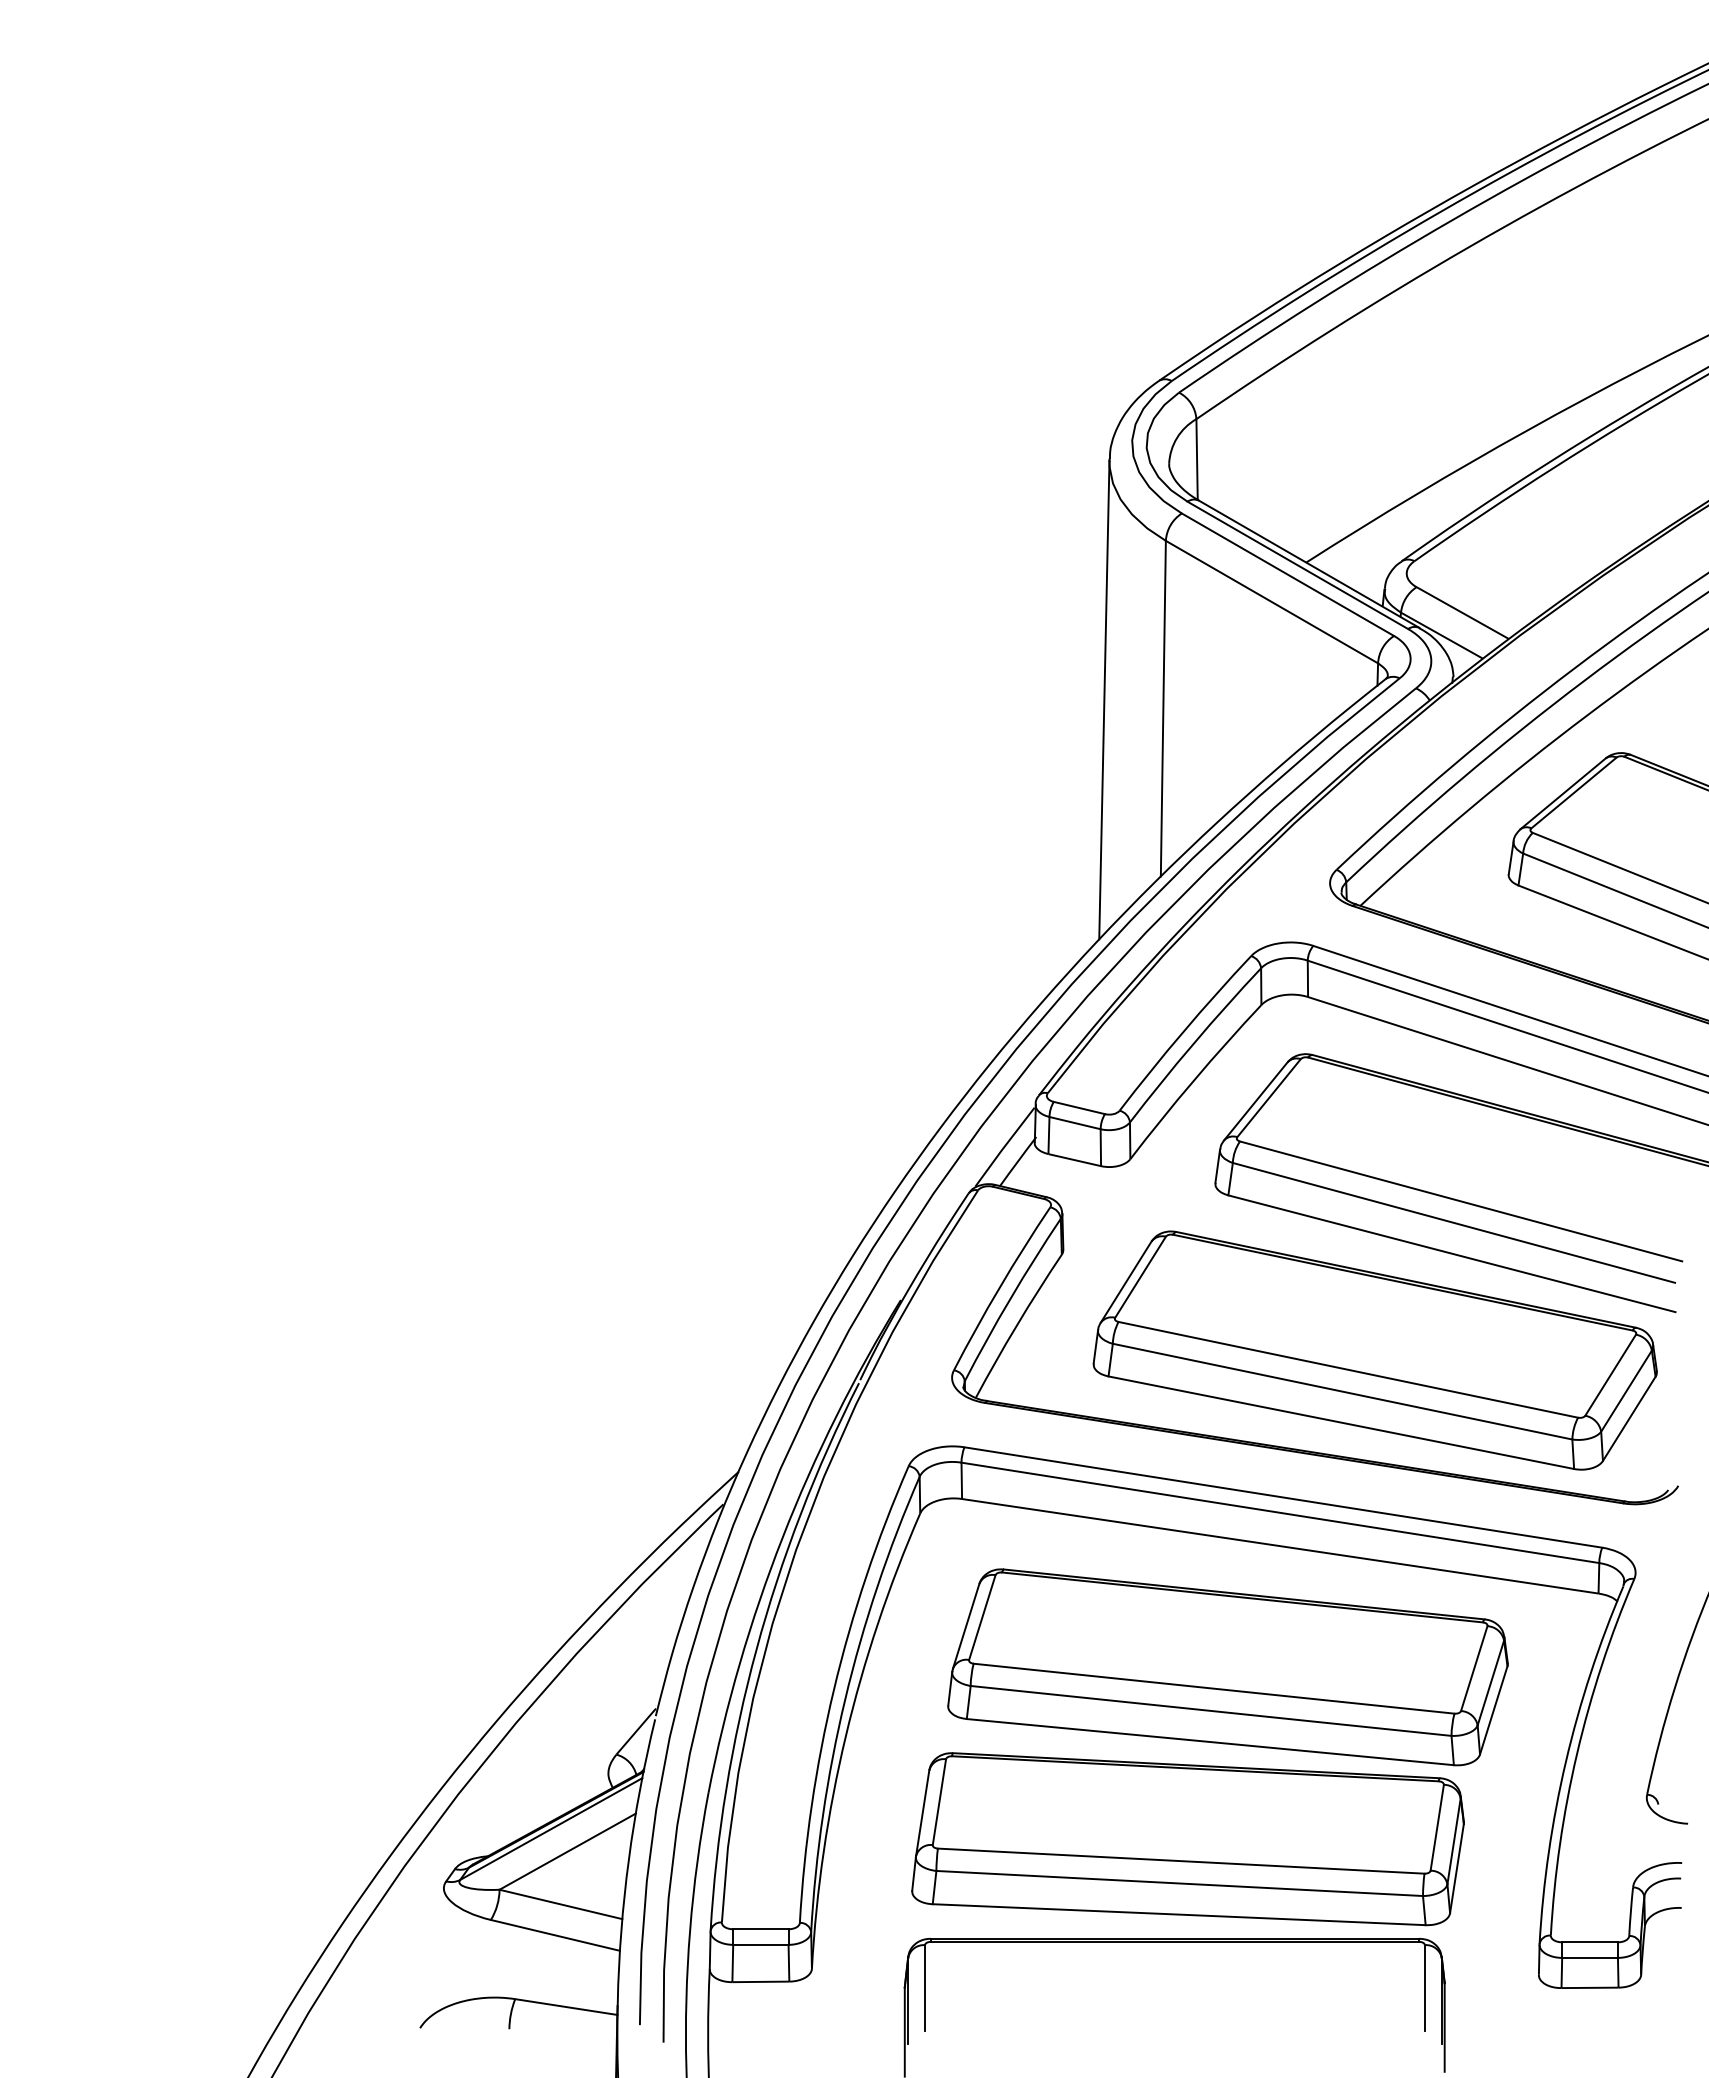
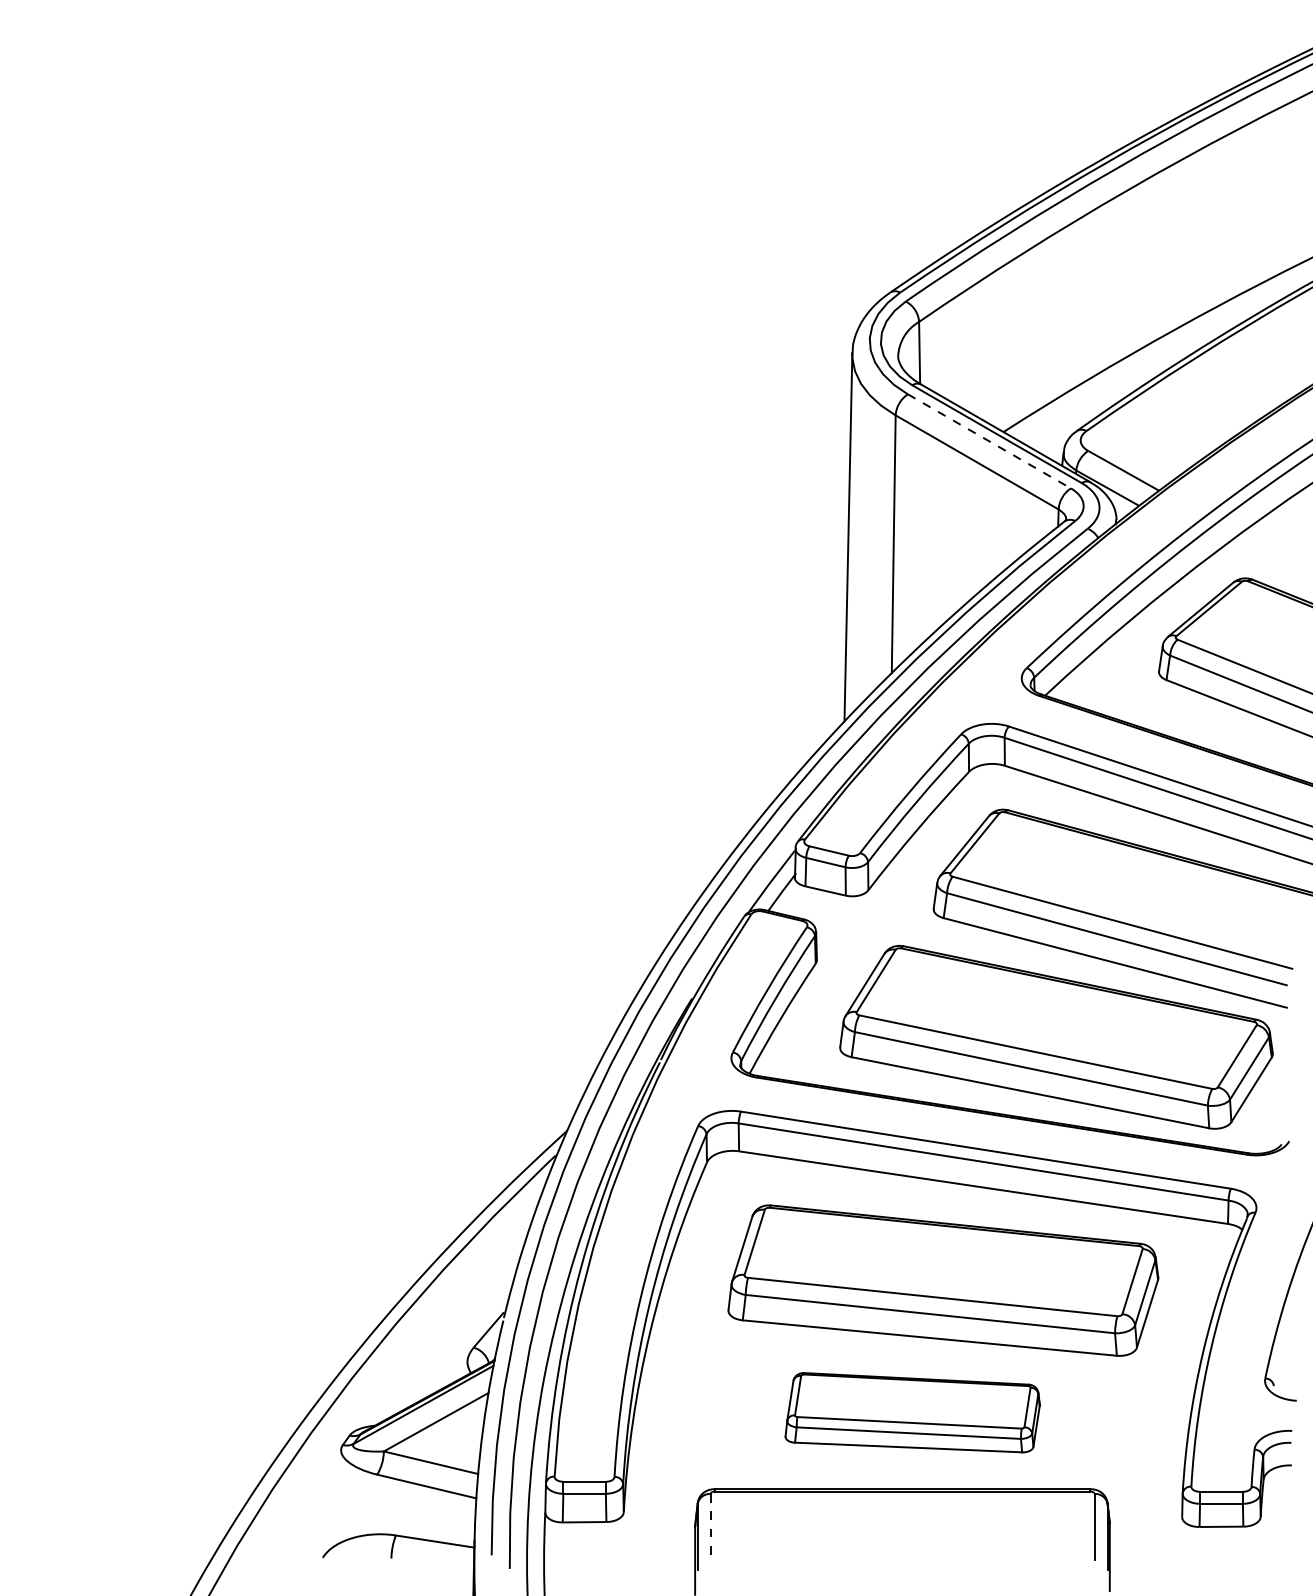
line: (1287, 574) -> (989, 441), solid -> dashed
part: (1187, 1839) -> (912, 1412), size x0.6
line: (925, 1988) -> (711, 1527), solid -> dashed

